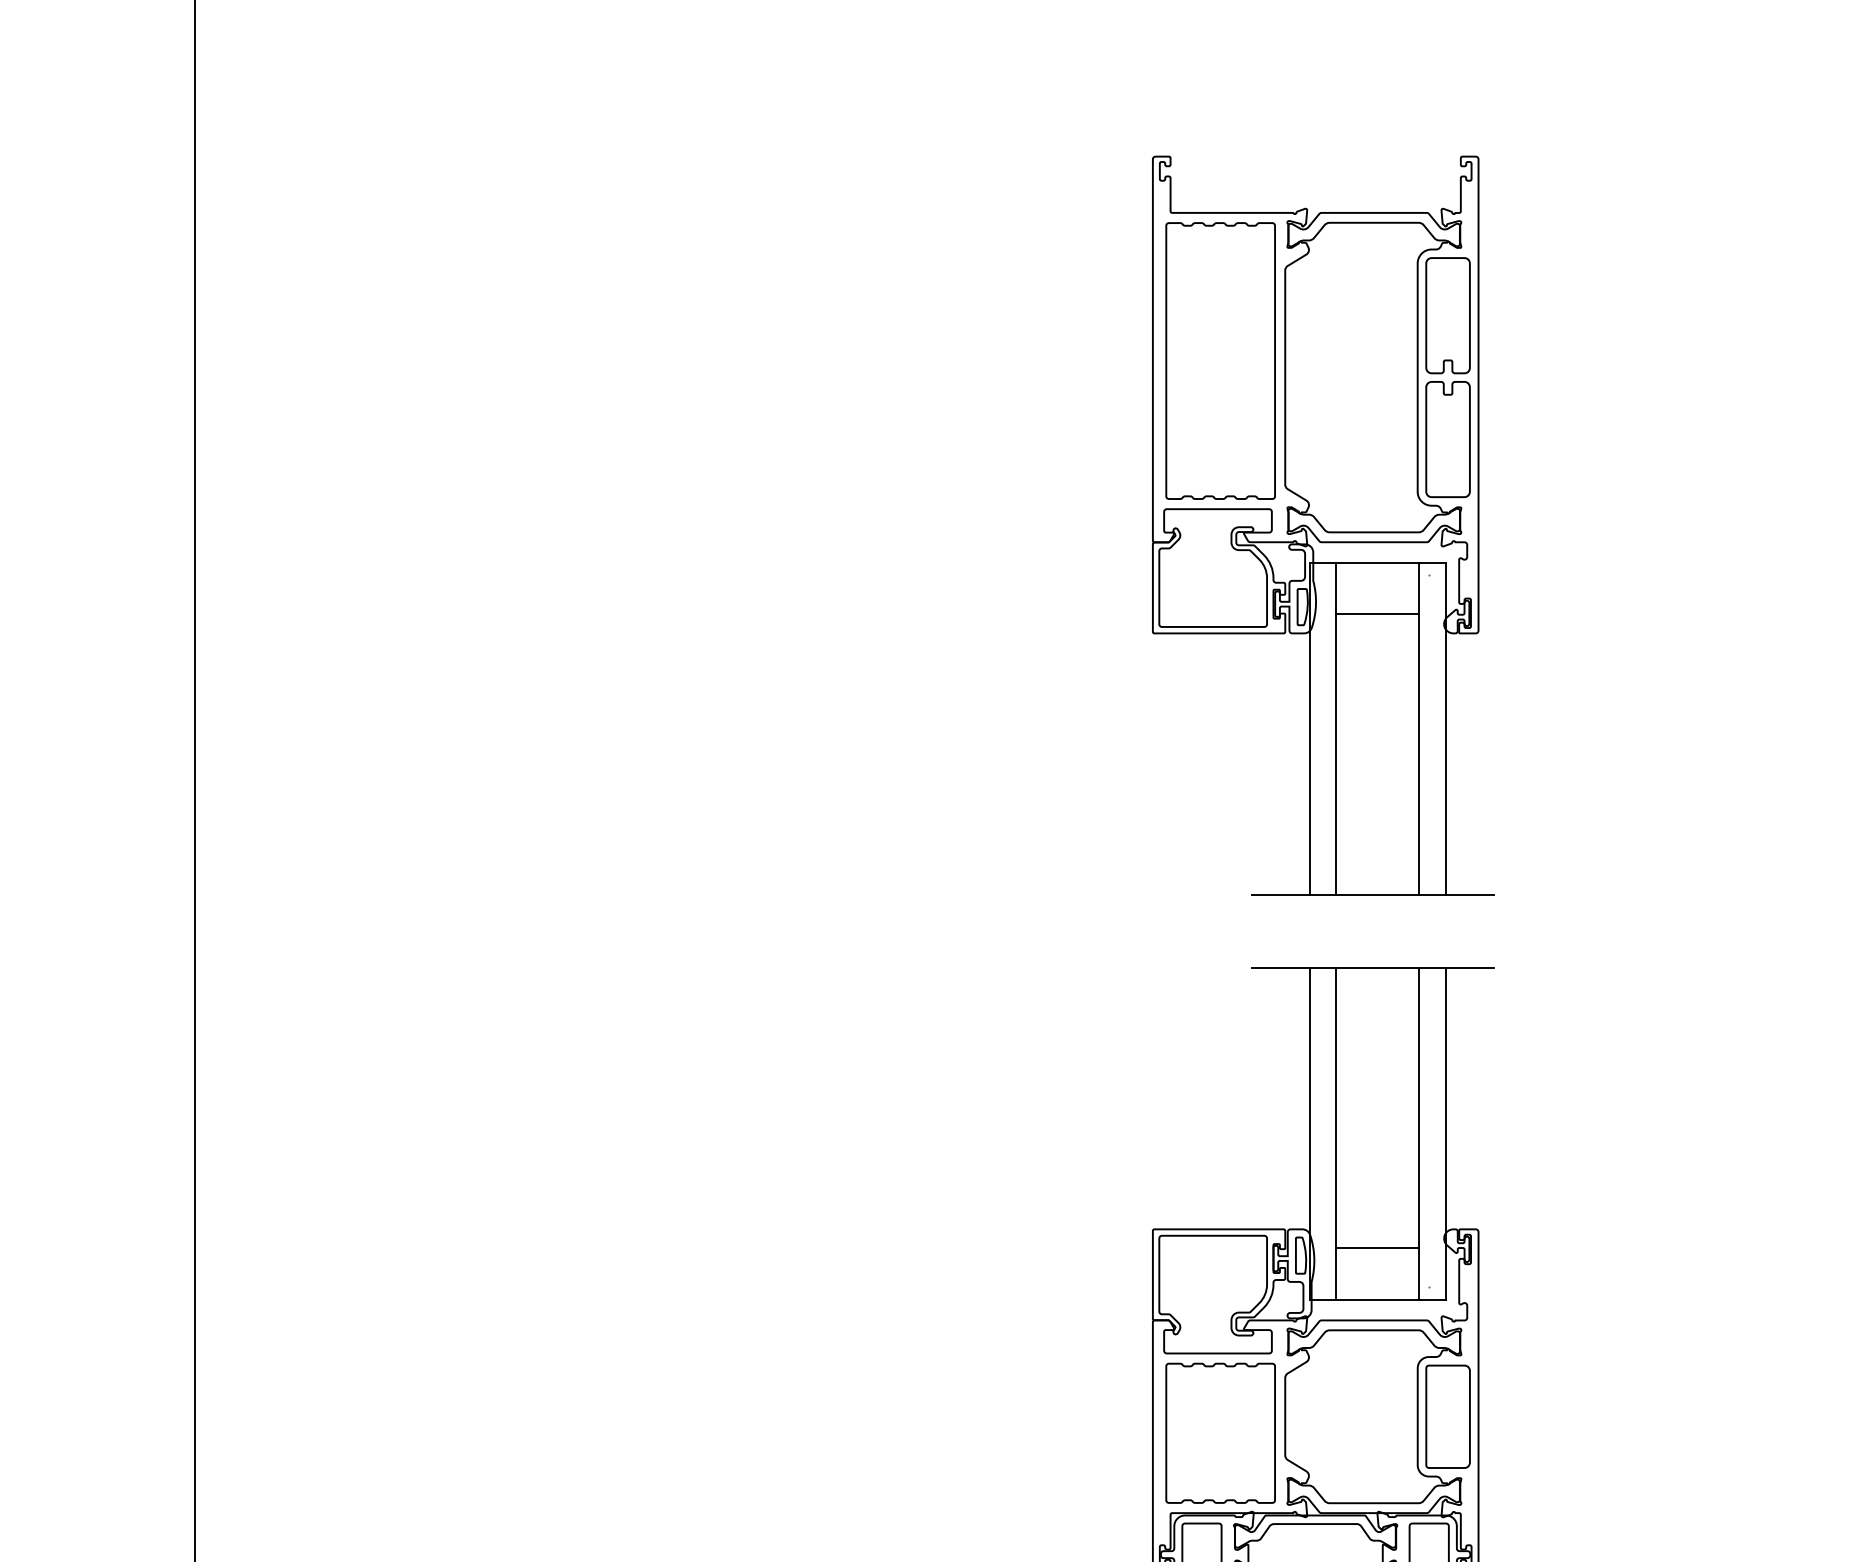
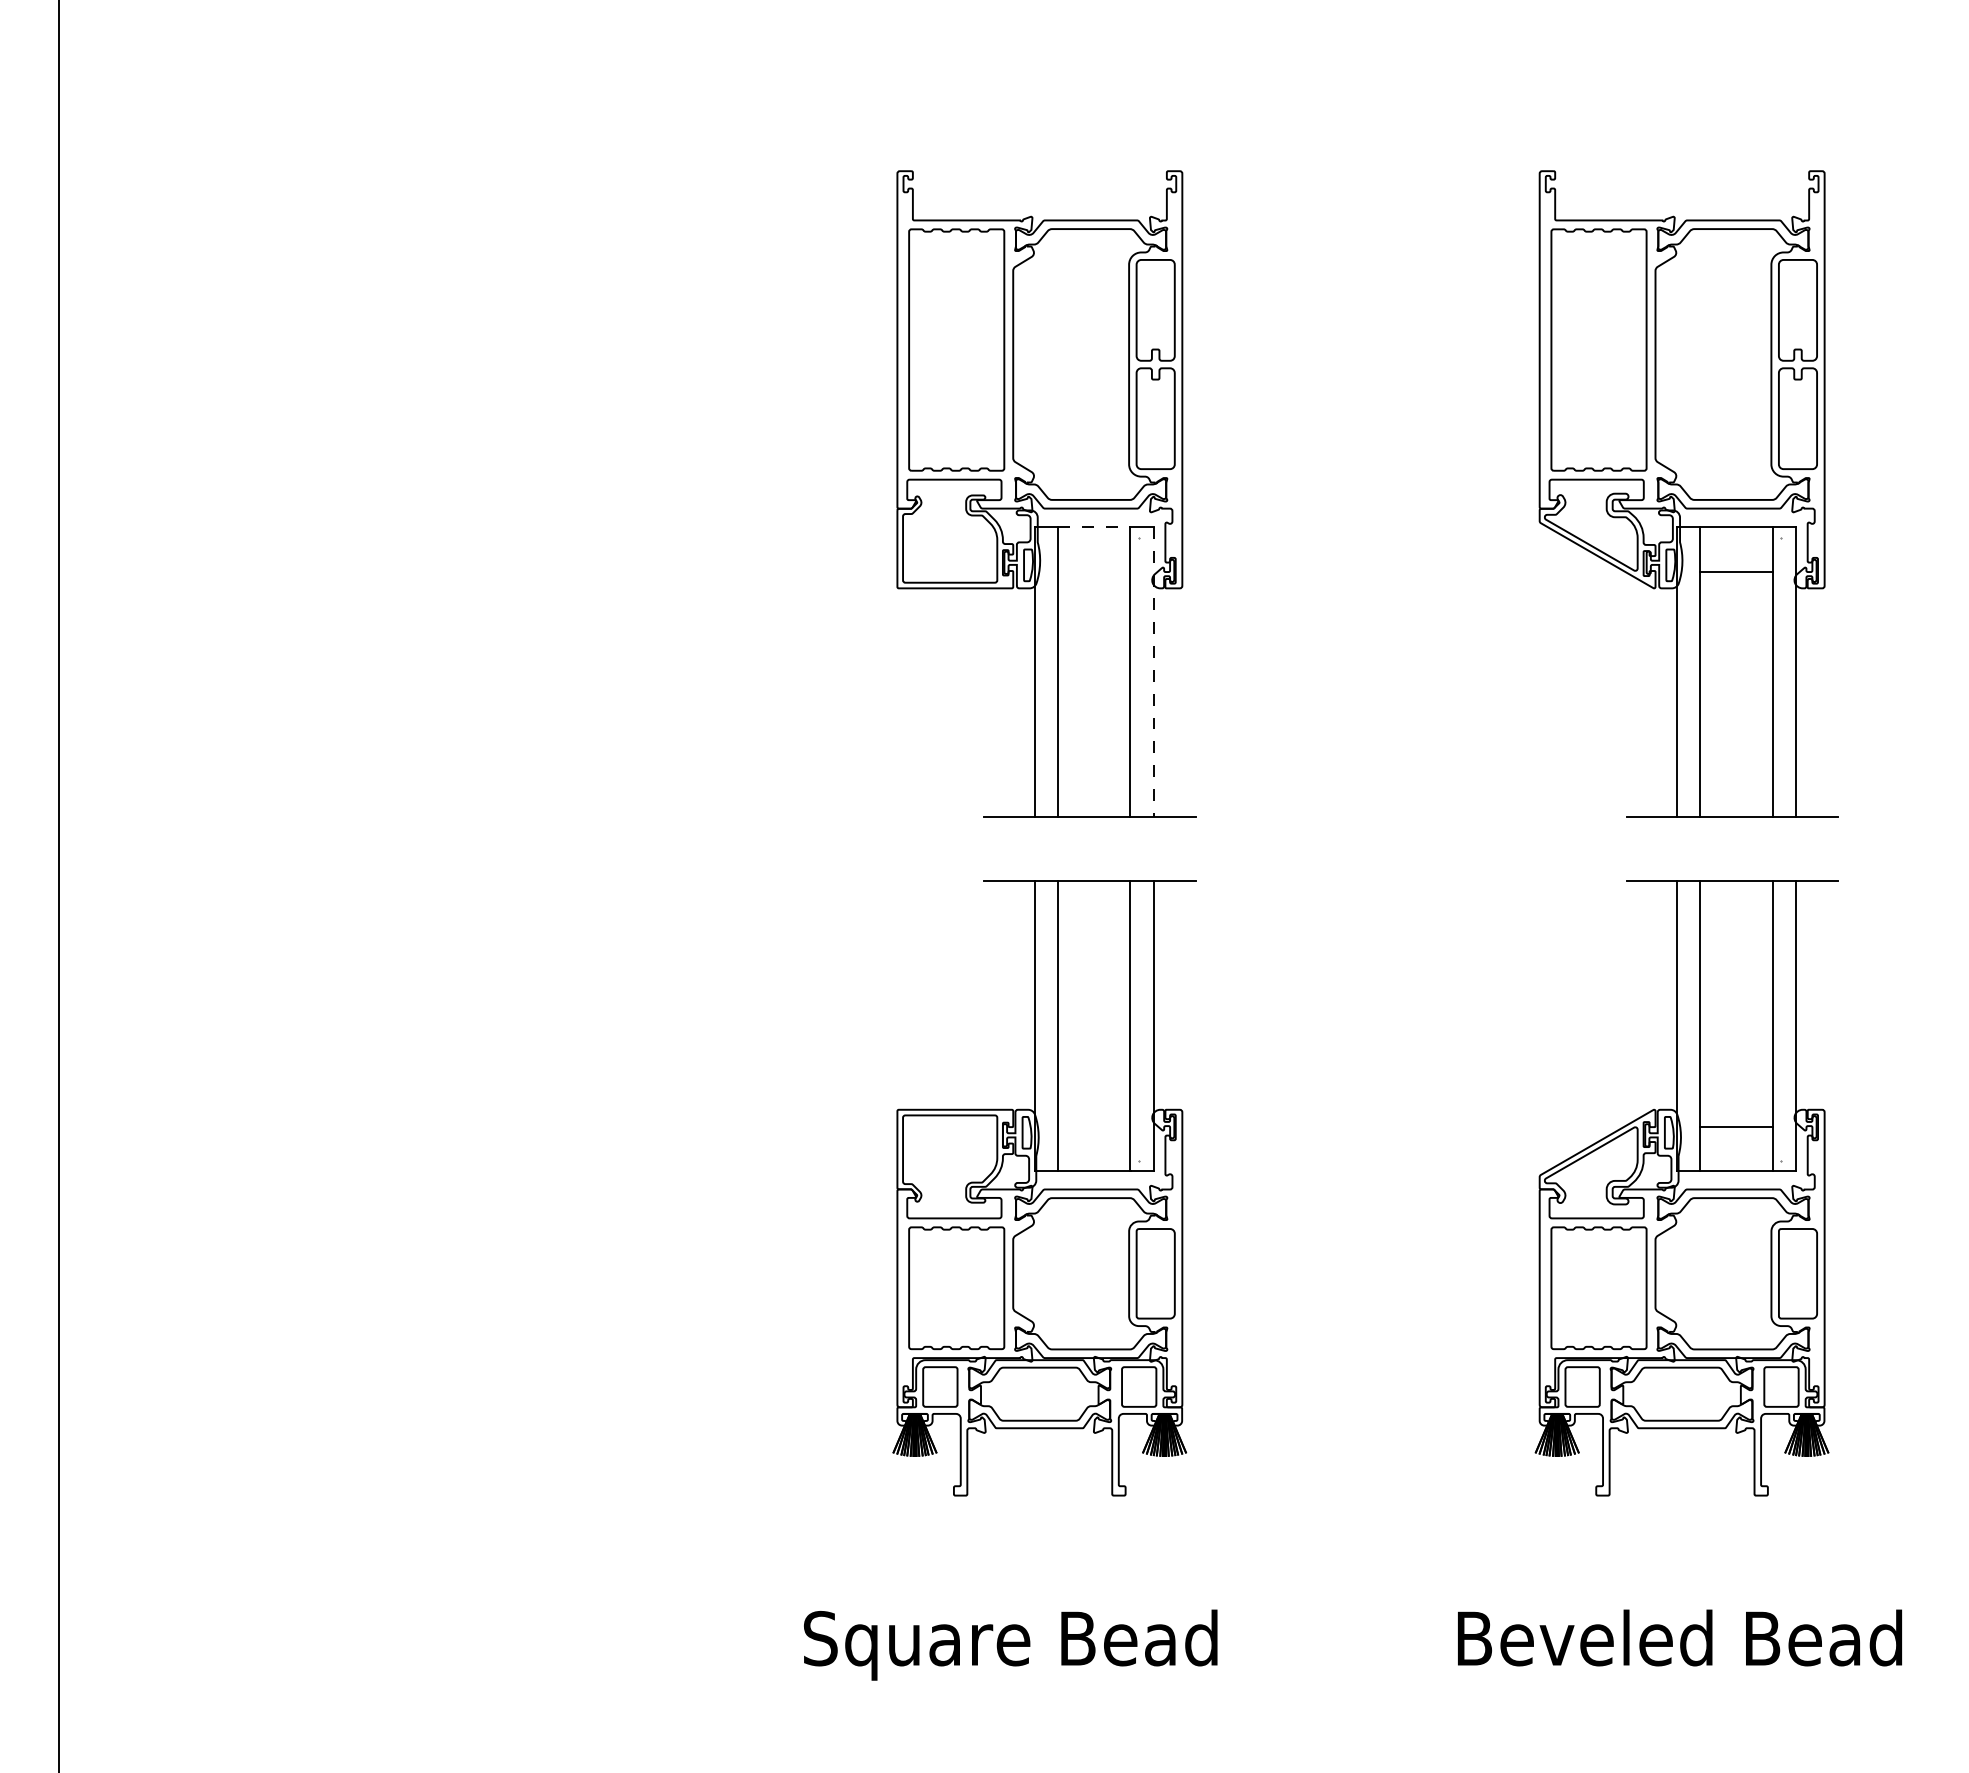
line: (1378, 562) -> (1094, 526), solid -> dashed
line: (1376, 614) -> (1093, 571), removed
line: (1445, 729) -> (1153, 672), solid -> dashed
line: (1376, 1248) -> (1093, 1126), removed

